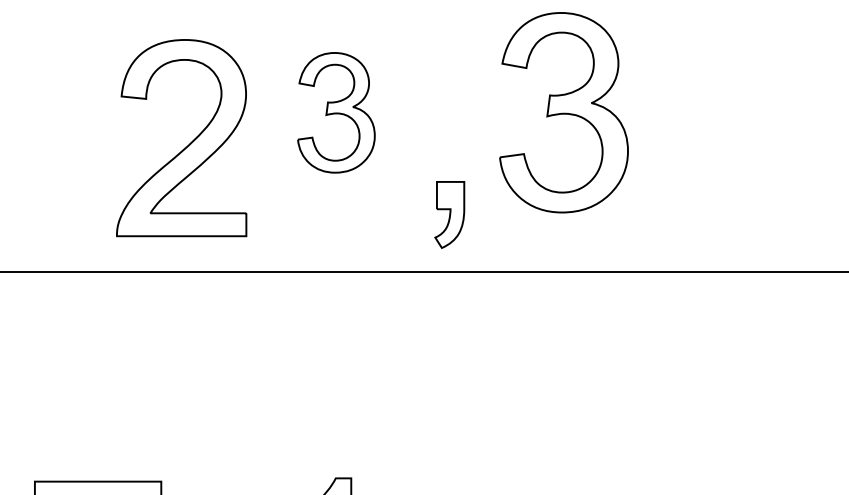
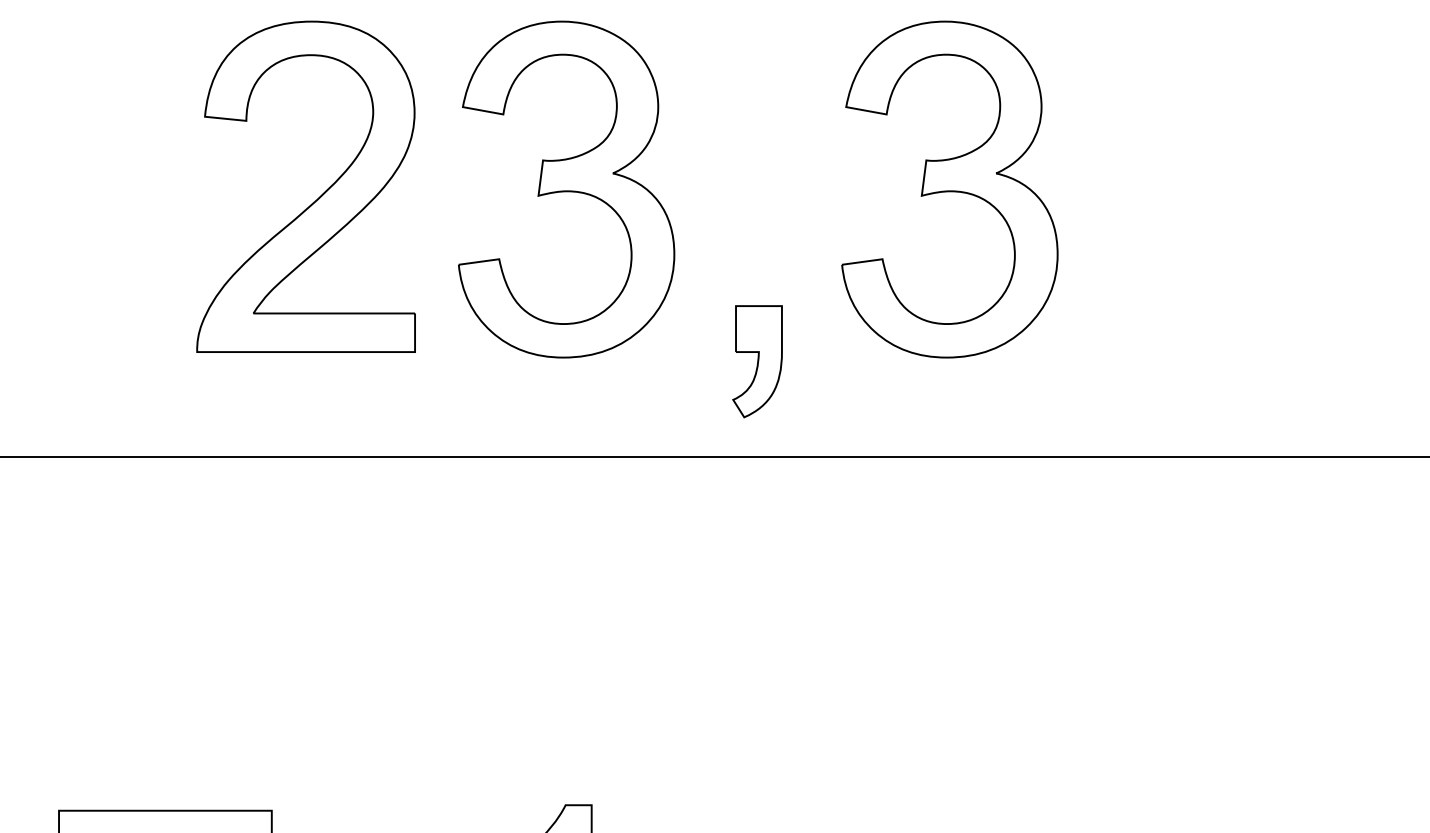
part: (336, 112) -> (566, 189), size x1.67
part: (188, 144) -> (317, 197), moved

